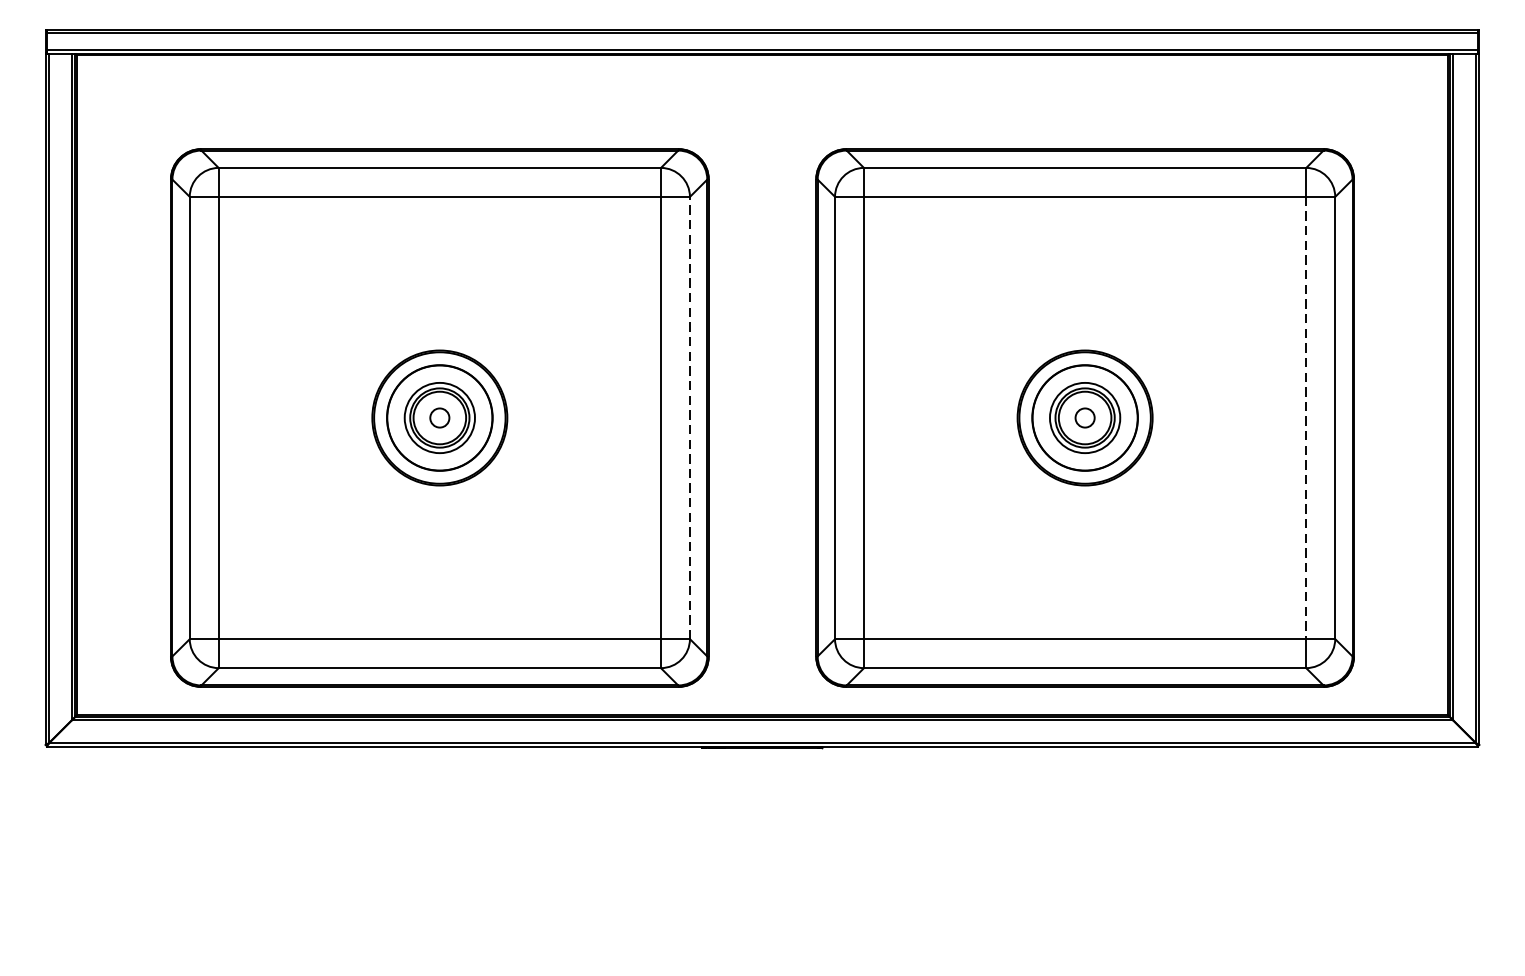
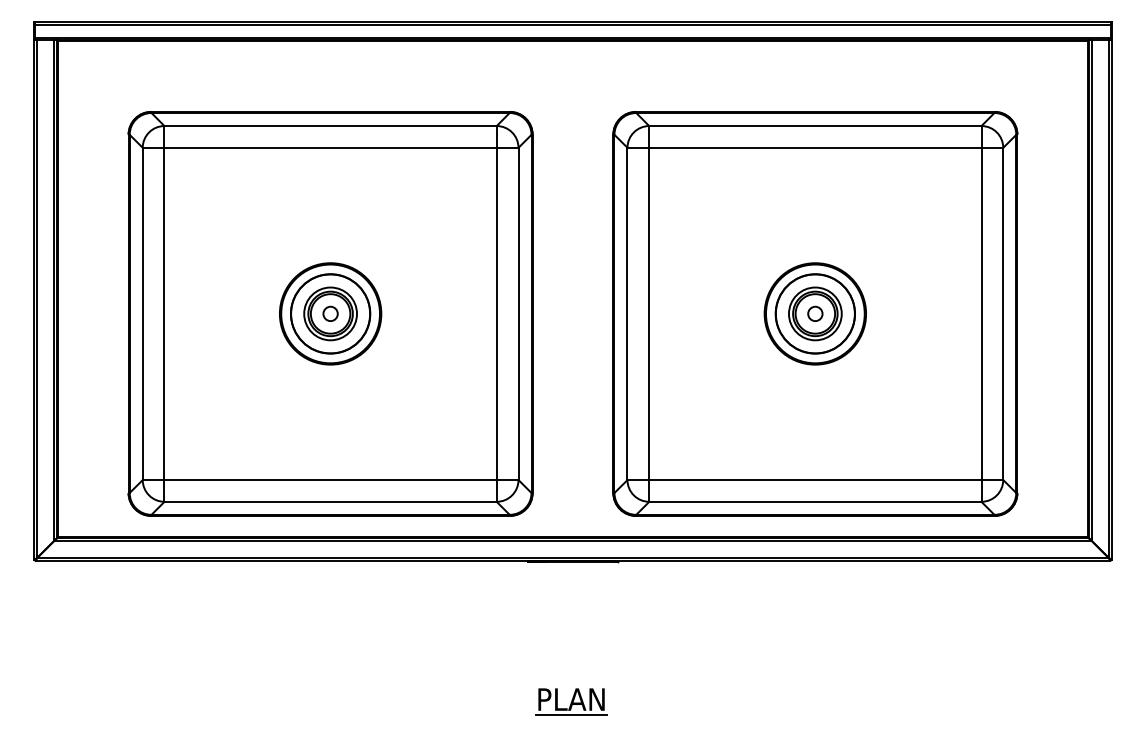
line: (689, 417) -> (518, 313), dashed -> solid
line: (1306, 418) -> (981, 314), dashed -> solid
part: (760, 933) -> (571, 701), added

